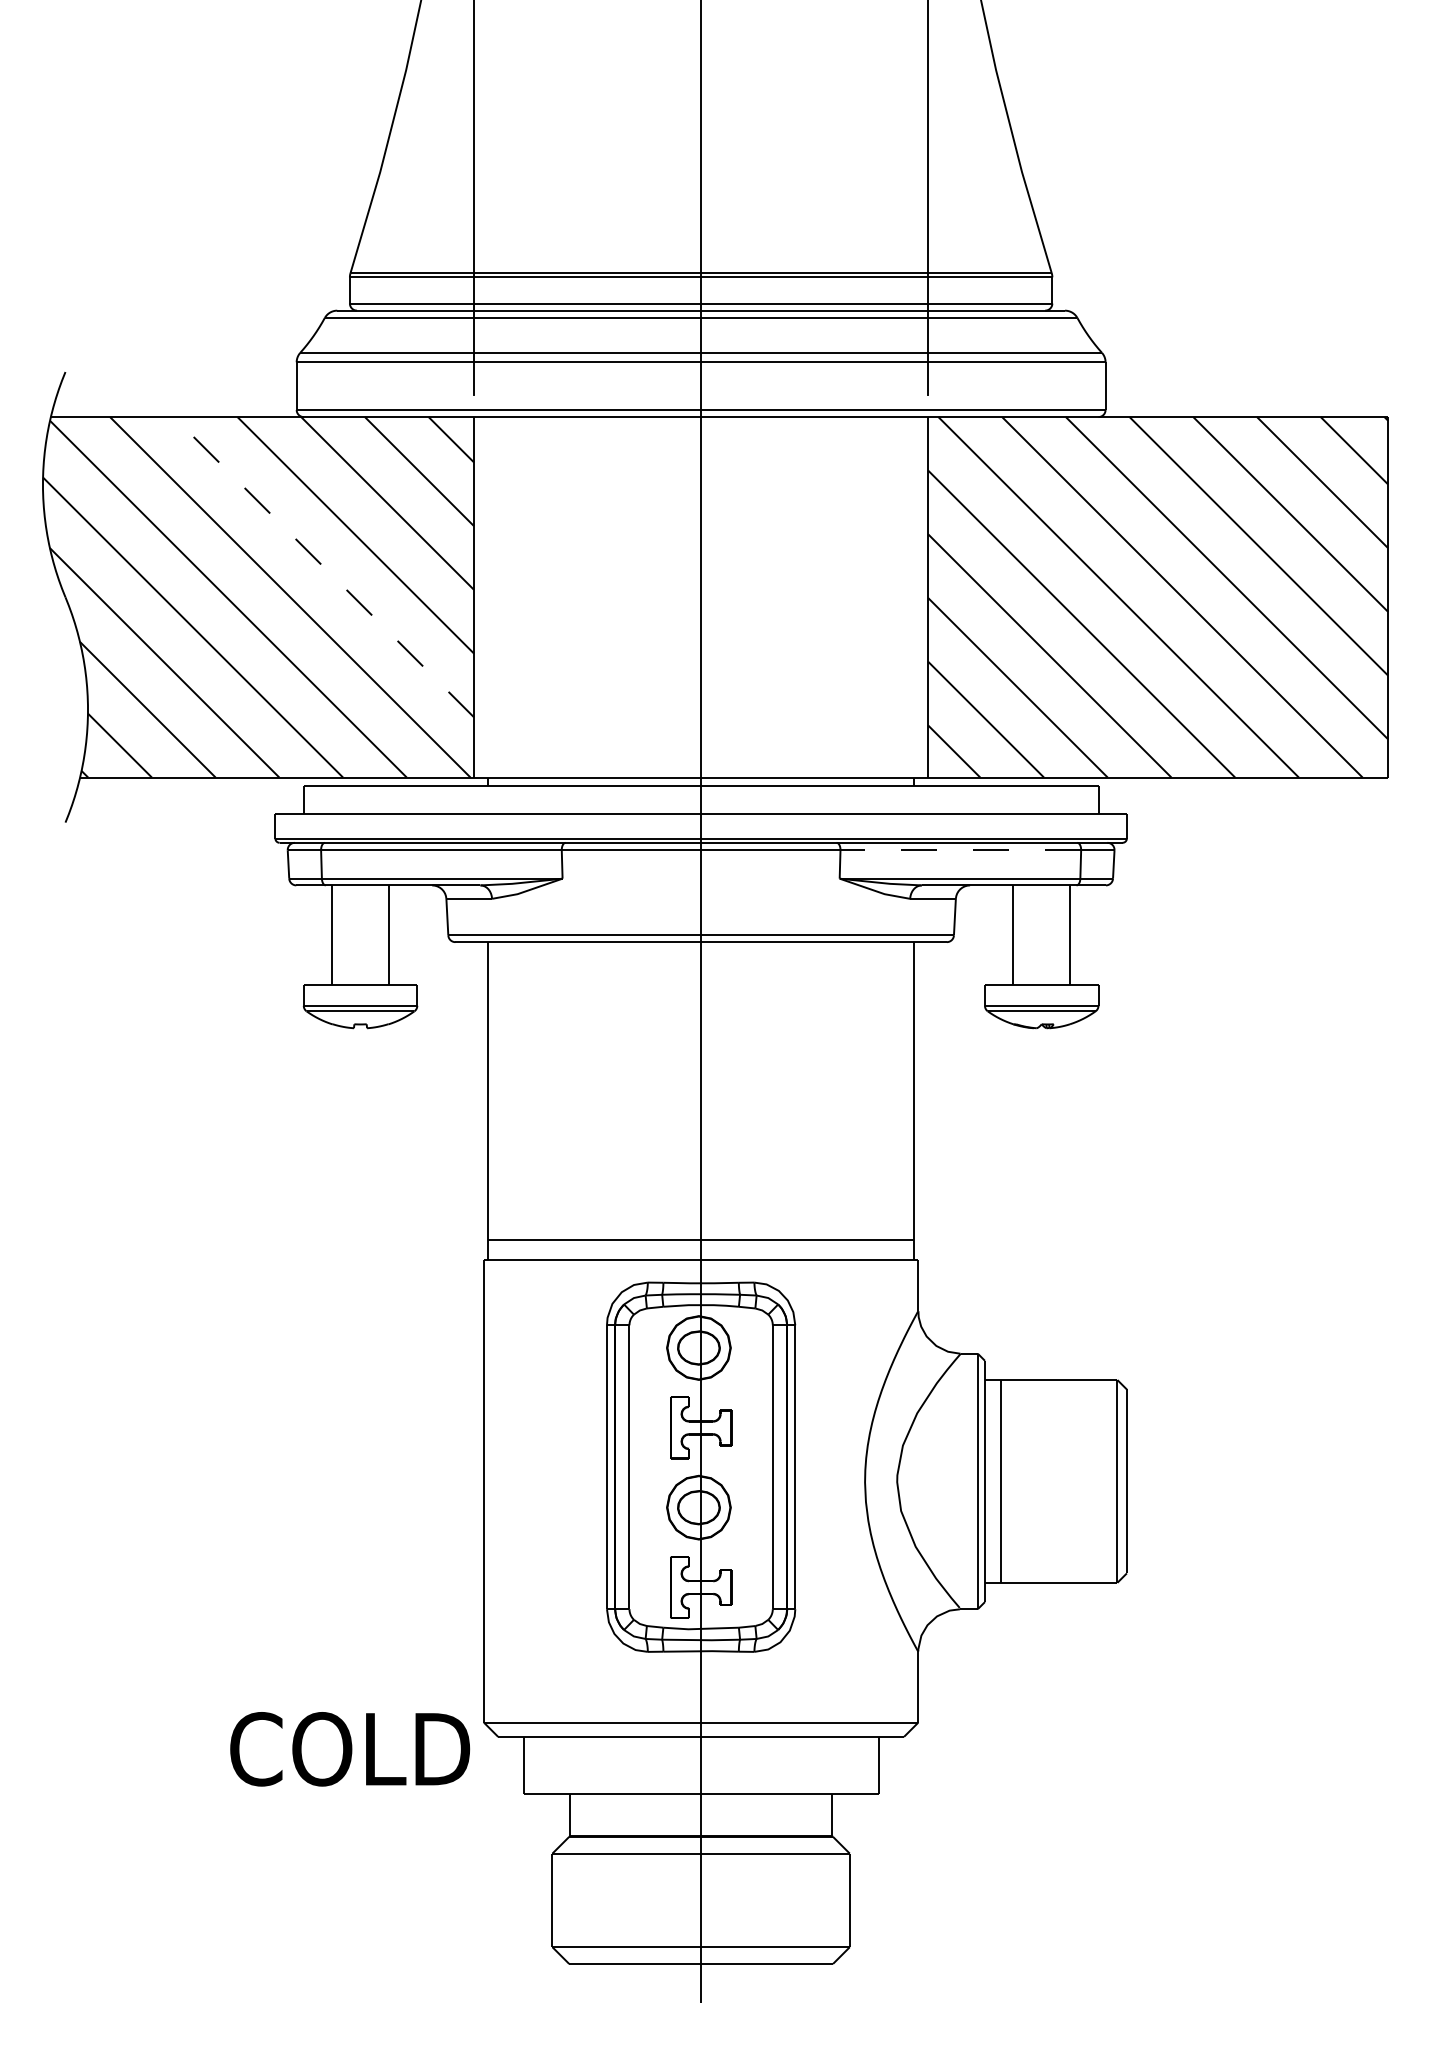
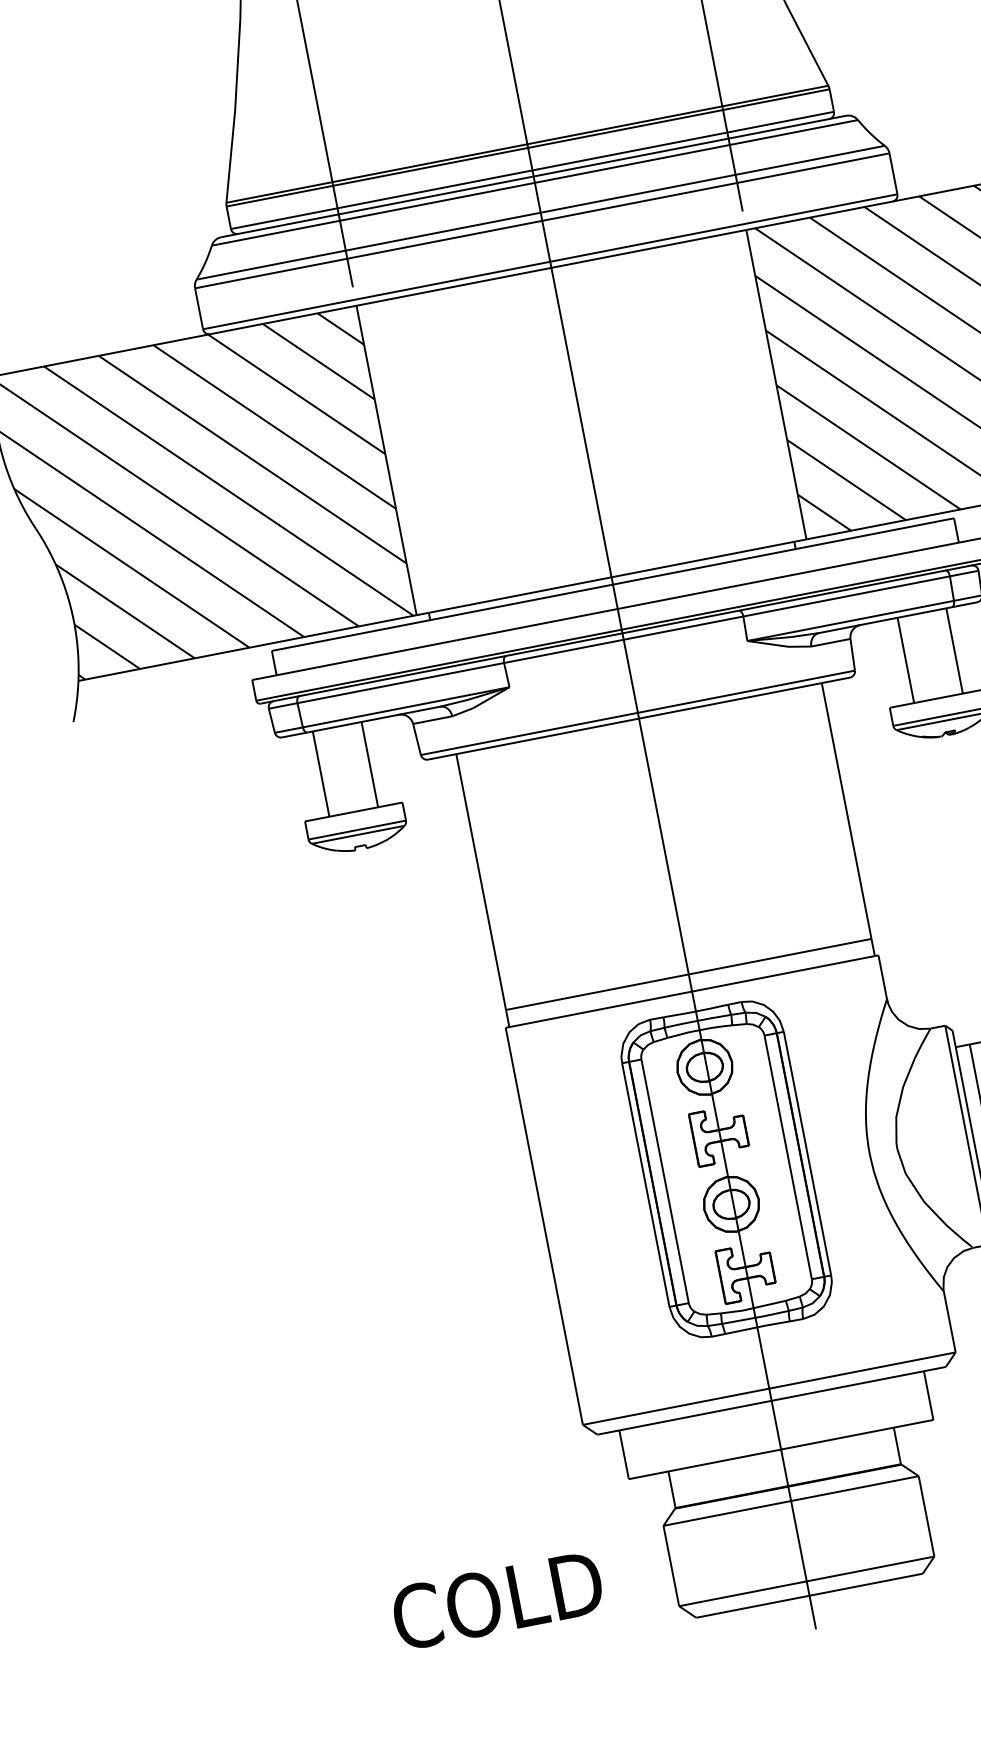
line: (323, 566) -> (252, 459), dashed -> solid
line: (960, 850) -> (846, 596), dashed -> solid
text: (350, 1749) -> (498, 1600), moved

